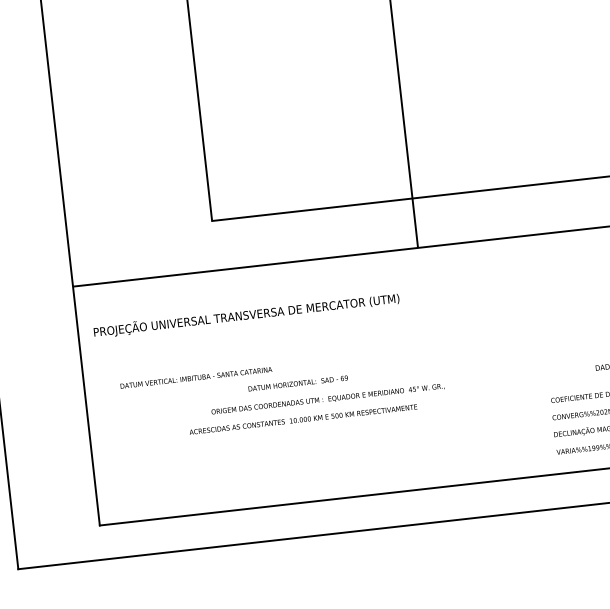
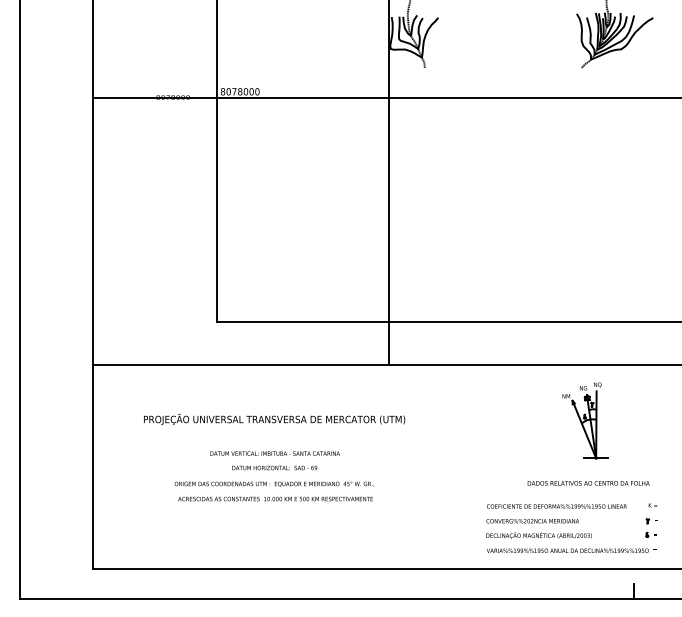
text: (246, 315) -> (274, 419), moved
text: (195, 377) -> (274, 453), moved
text: (328, 398) -> (274, 483), moved

